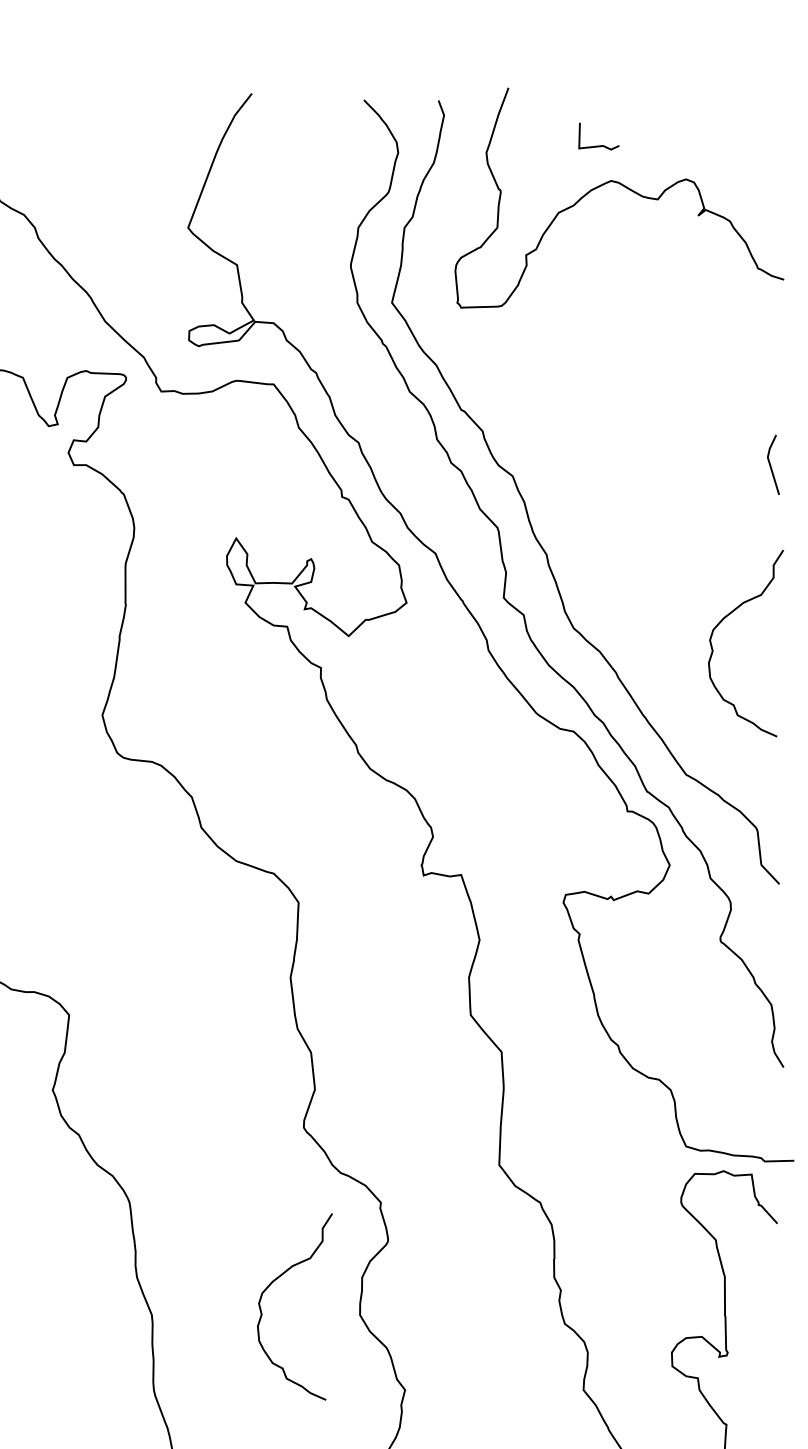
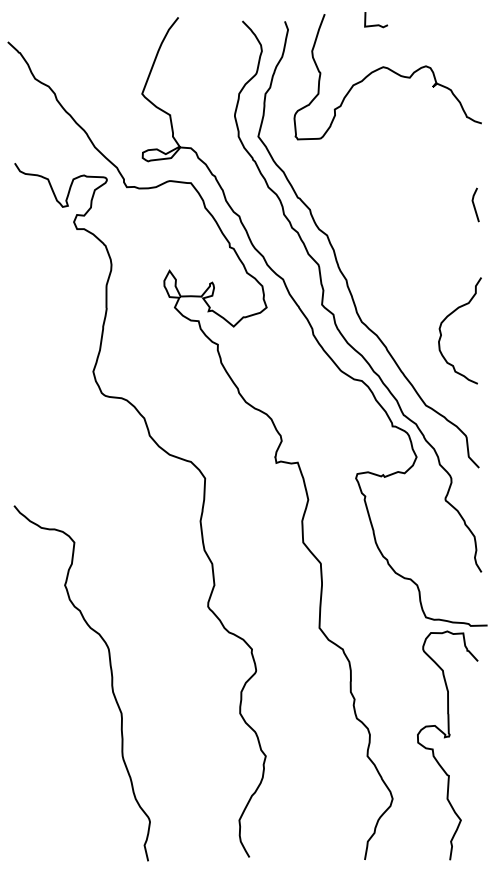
line: (599, 144) -> (376, 24), moved
curve: (771, 464) -> (474, 204), moved
curve: (276, 1281) -> (192, 694), removed

